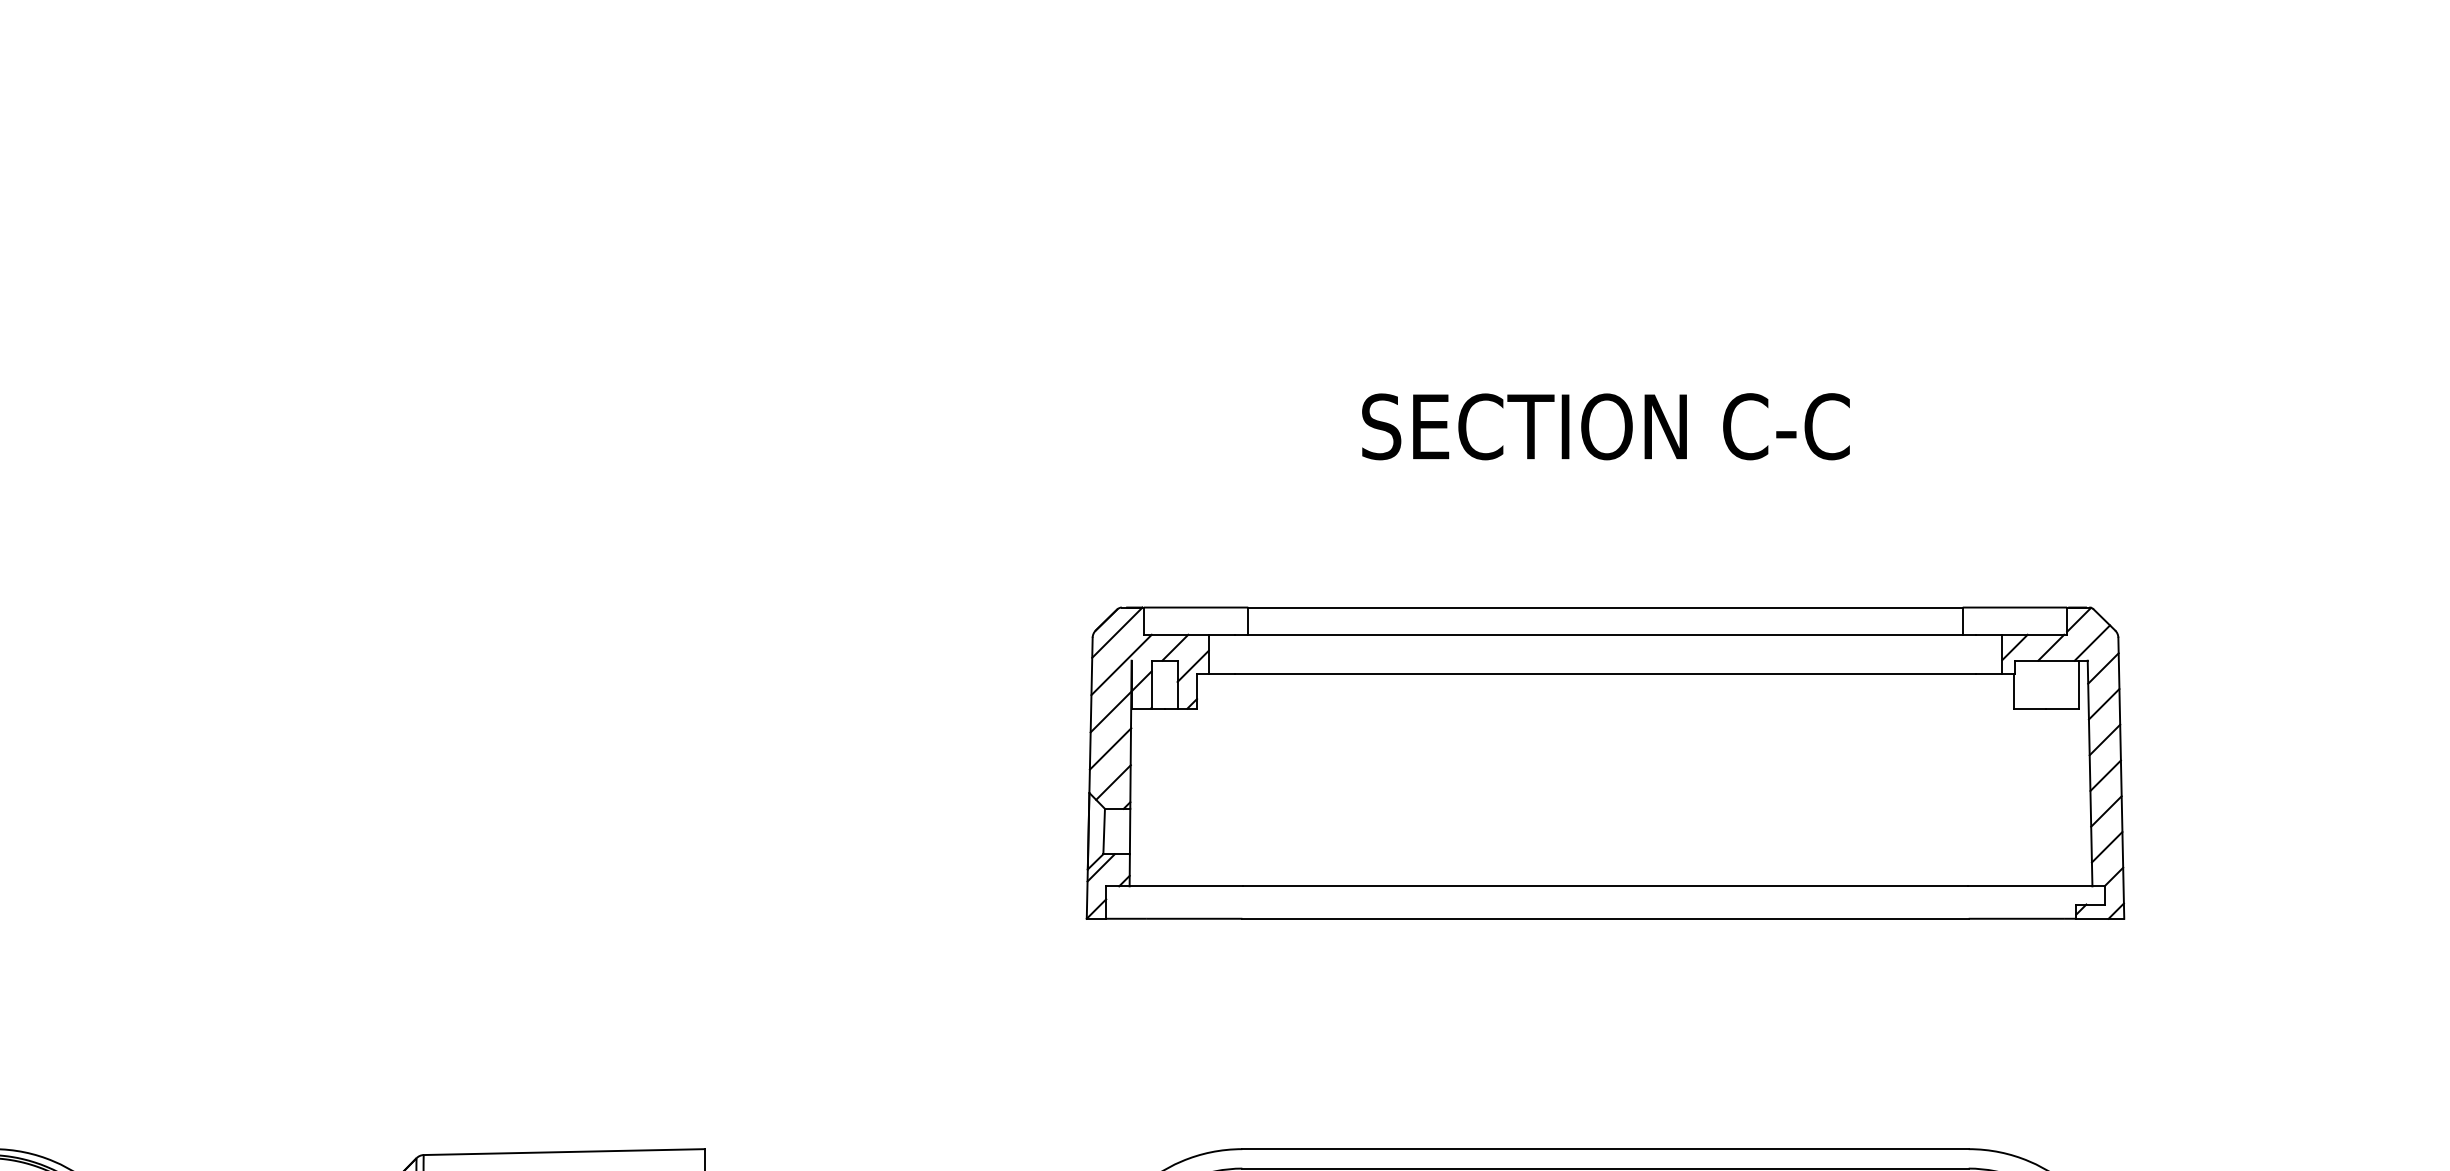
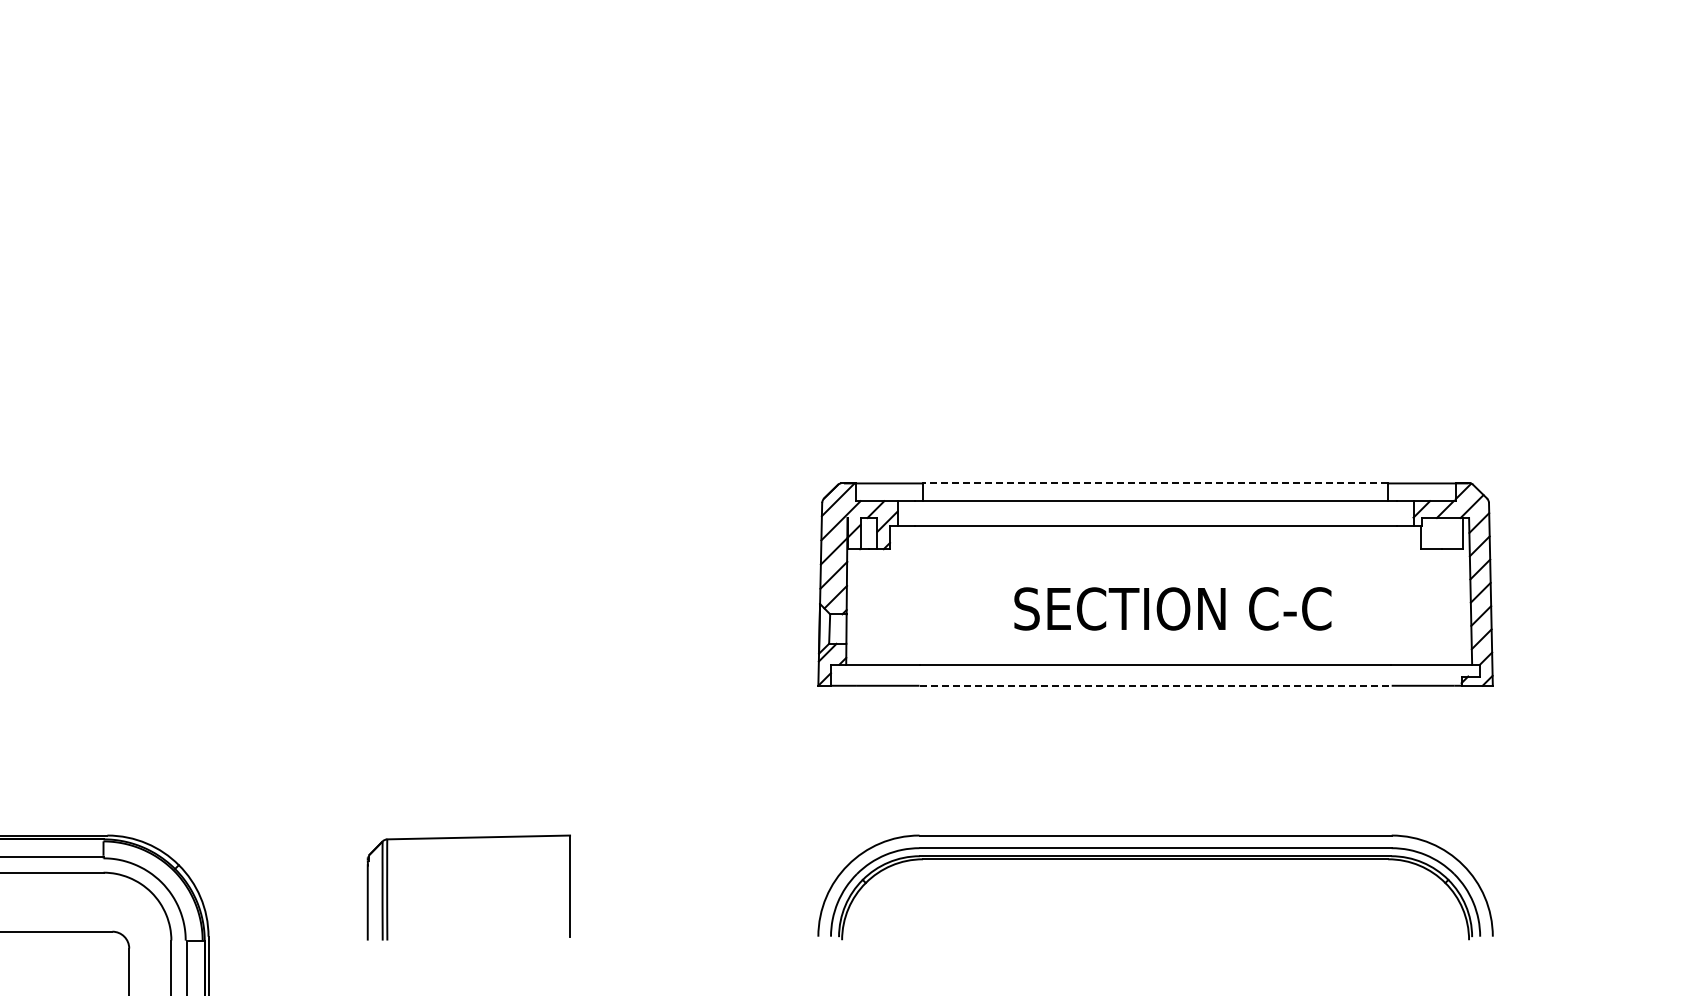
text: (1605, 426) -> (1172, 608), moved
line: (1605, 607) -> (1155, 483), solid -> dashed
line: (1606, 918) -> (1156, 685), solid -> dashed

